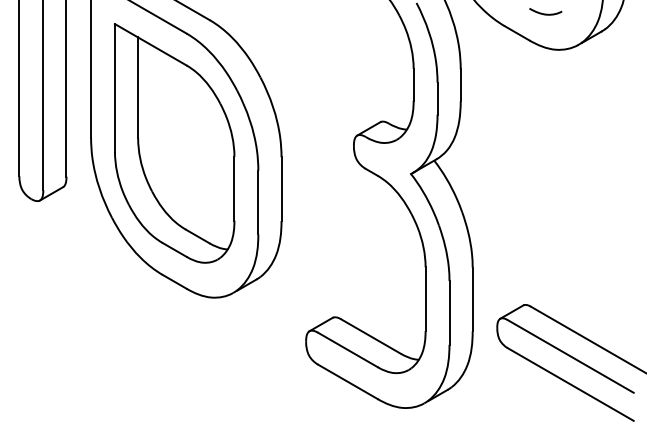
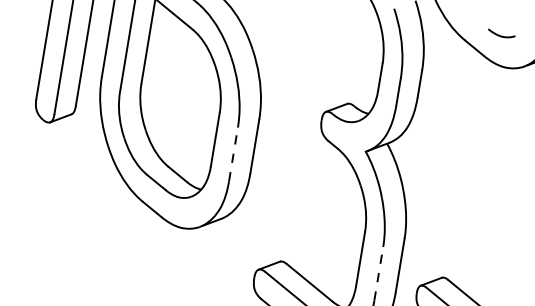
line: (258, 202) -> (233, 154), solid -> dashed
line: (449, 312) -> (378, 273), solid -> dashed

